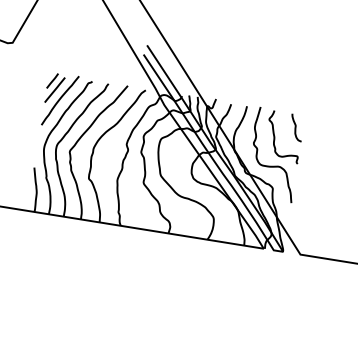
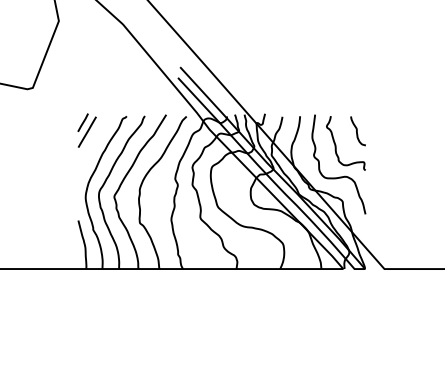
curve: (59, 100) -> (94, 142), removed

